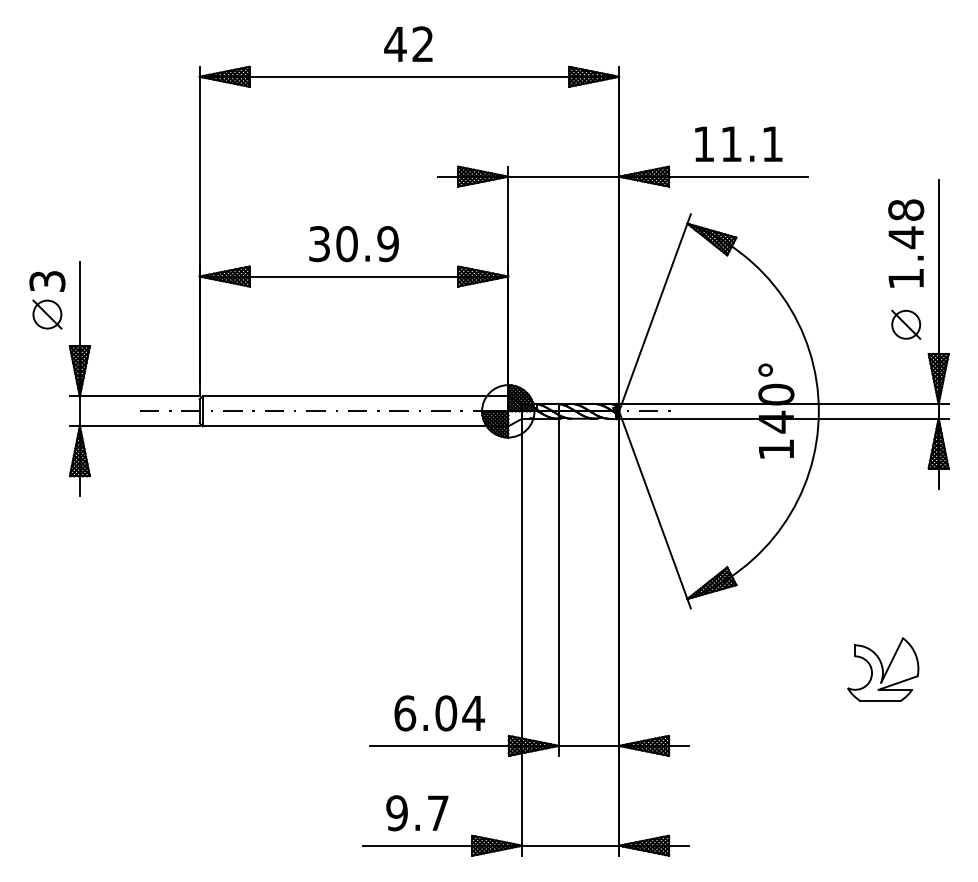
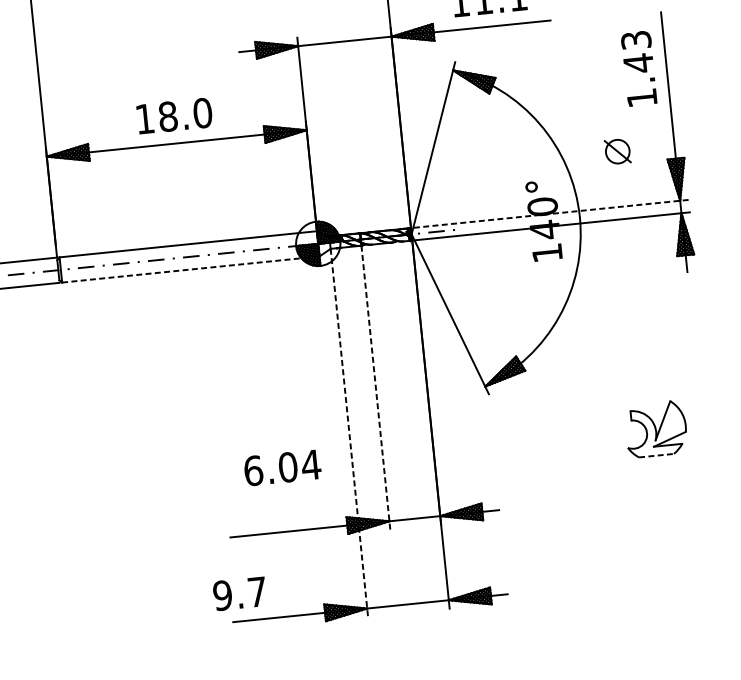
text: (906, 209) -> (636, 39), 1.48 -> 1.43
text: (354, 244) -> (174, 116), 30.9 -> 18.0
part: (906, 324) -> (618, 151), moved
line: (782, 403) -> (548, 213), solid -> dashed
line: (355, 426) -> (190, 269), solid -> dashed
line: (558, 587) -> (375, 387), solid -> dashed
line: (522, 637) -> (349, 433), solid -> dashed
line: (880, 700) -> (656, 455), solid -> dashed
text: (439, 713) -> (282, 468), moved
text: (417, 813) -> (239, 594), moved

